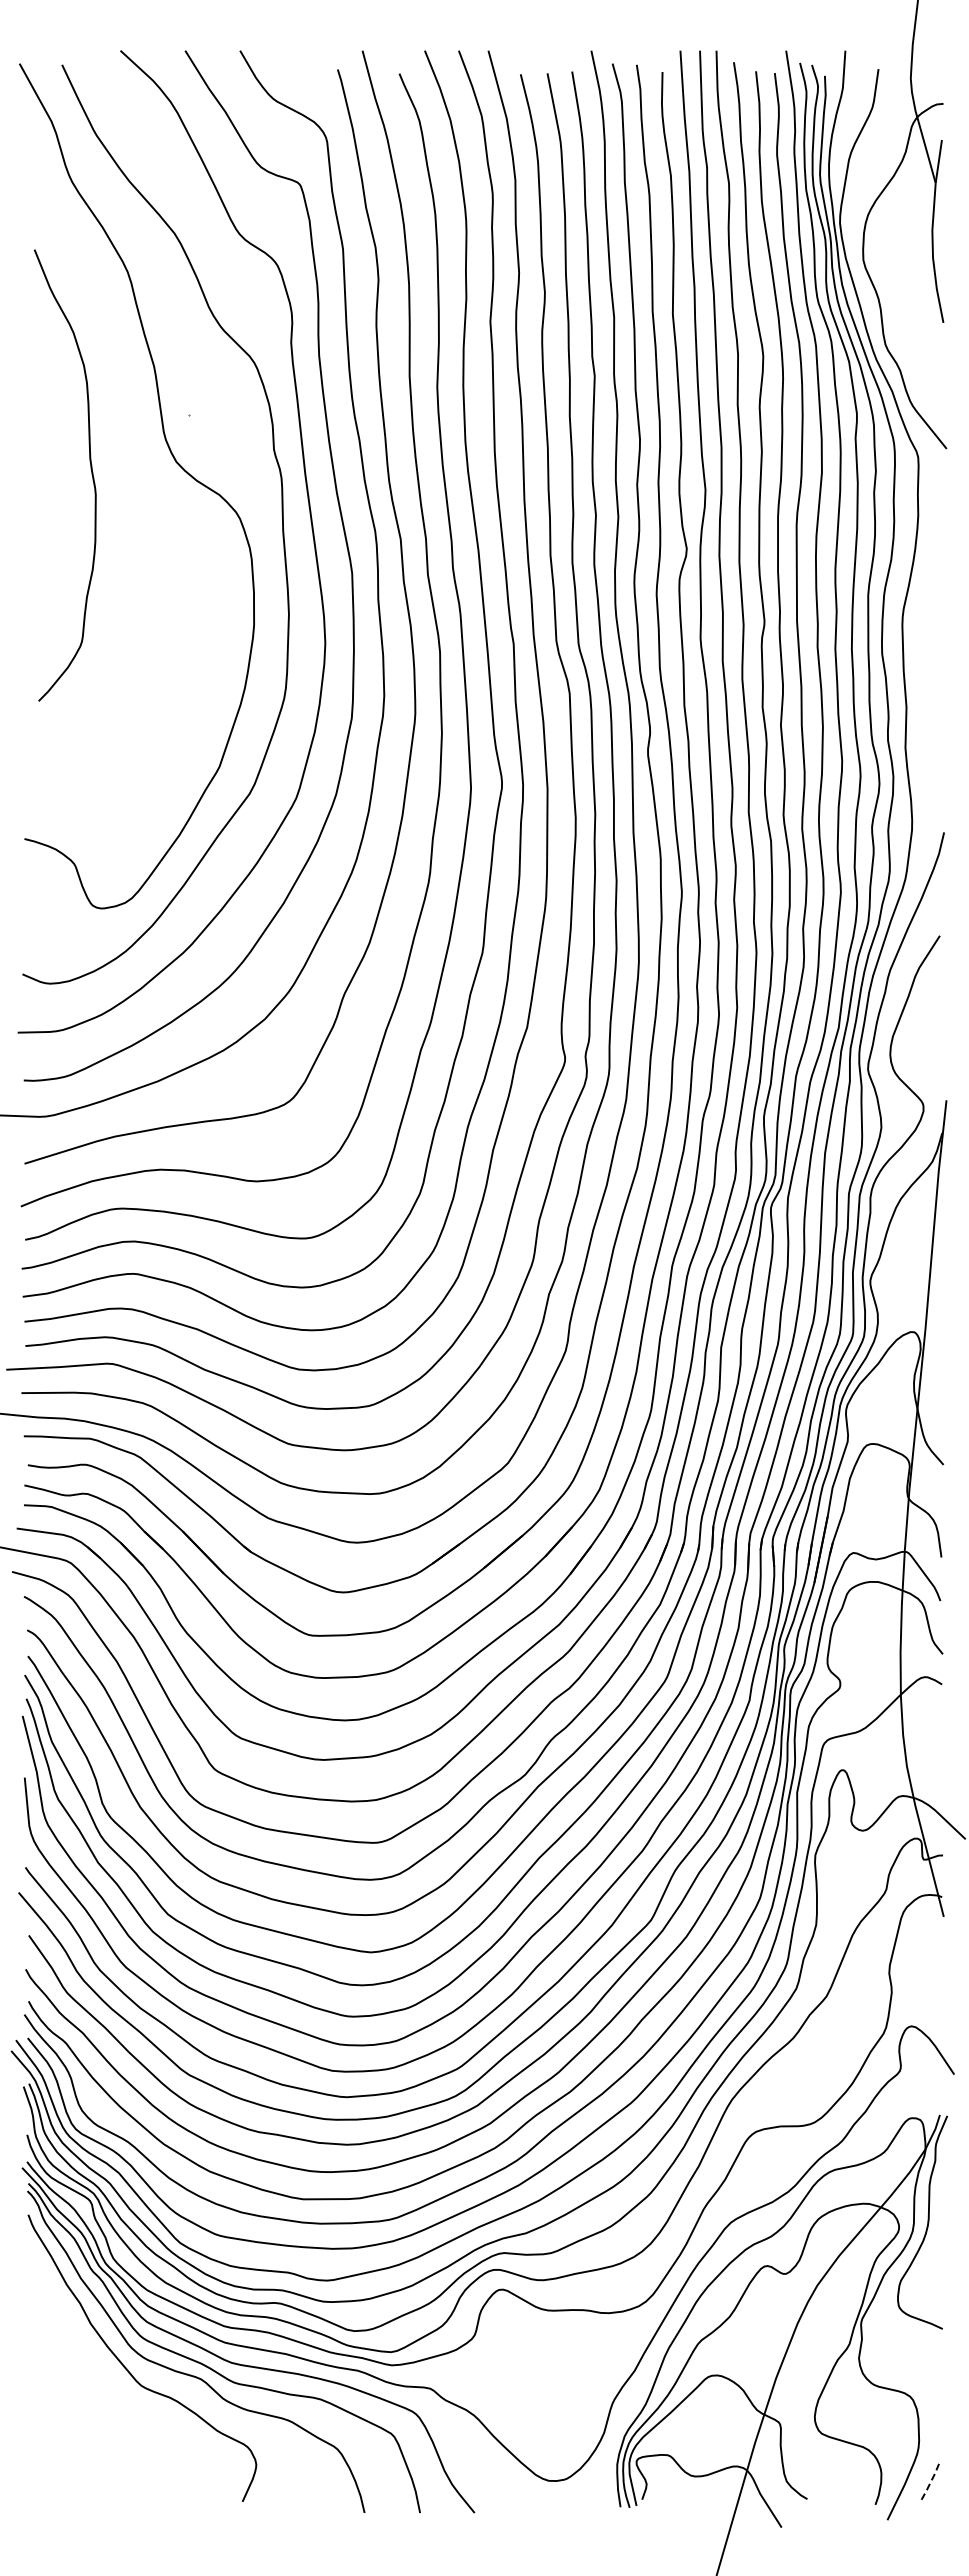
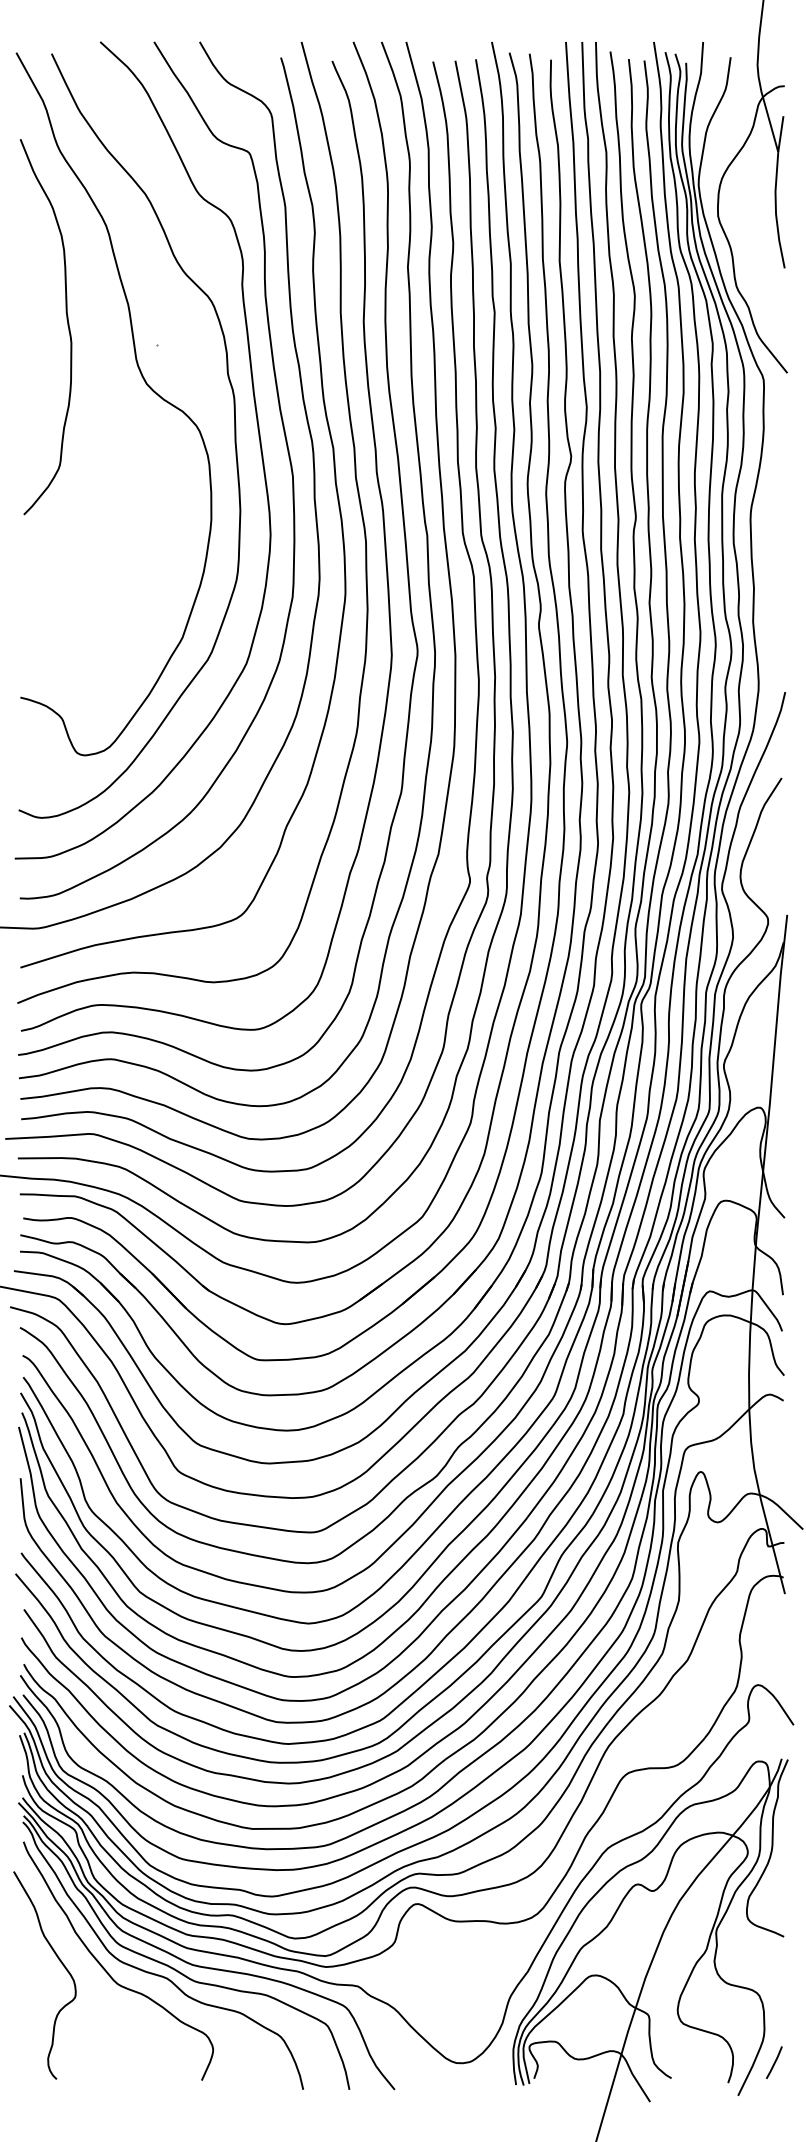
curve: (90, 469) -> (66, 322), moved
curve: (72, 2359) -> (60, 1962), added
line: (931, 2480) -> (774, 2062), dashed -> solid

